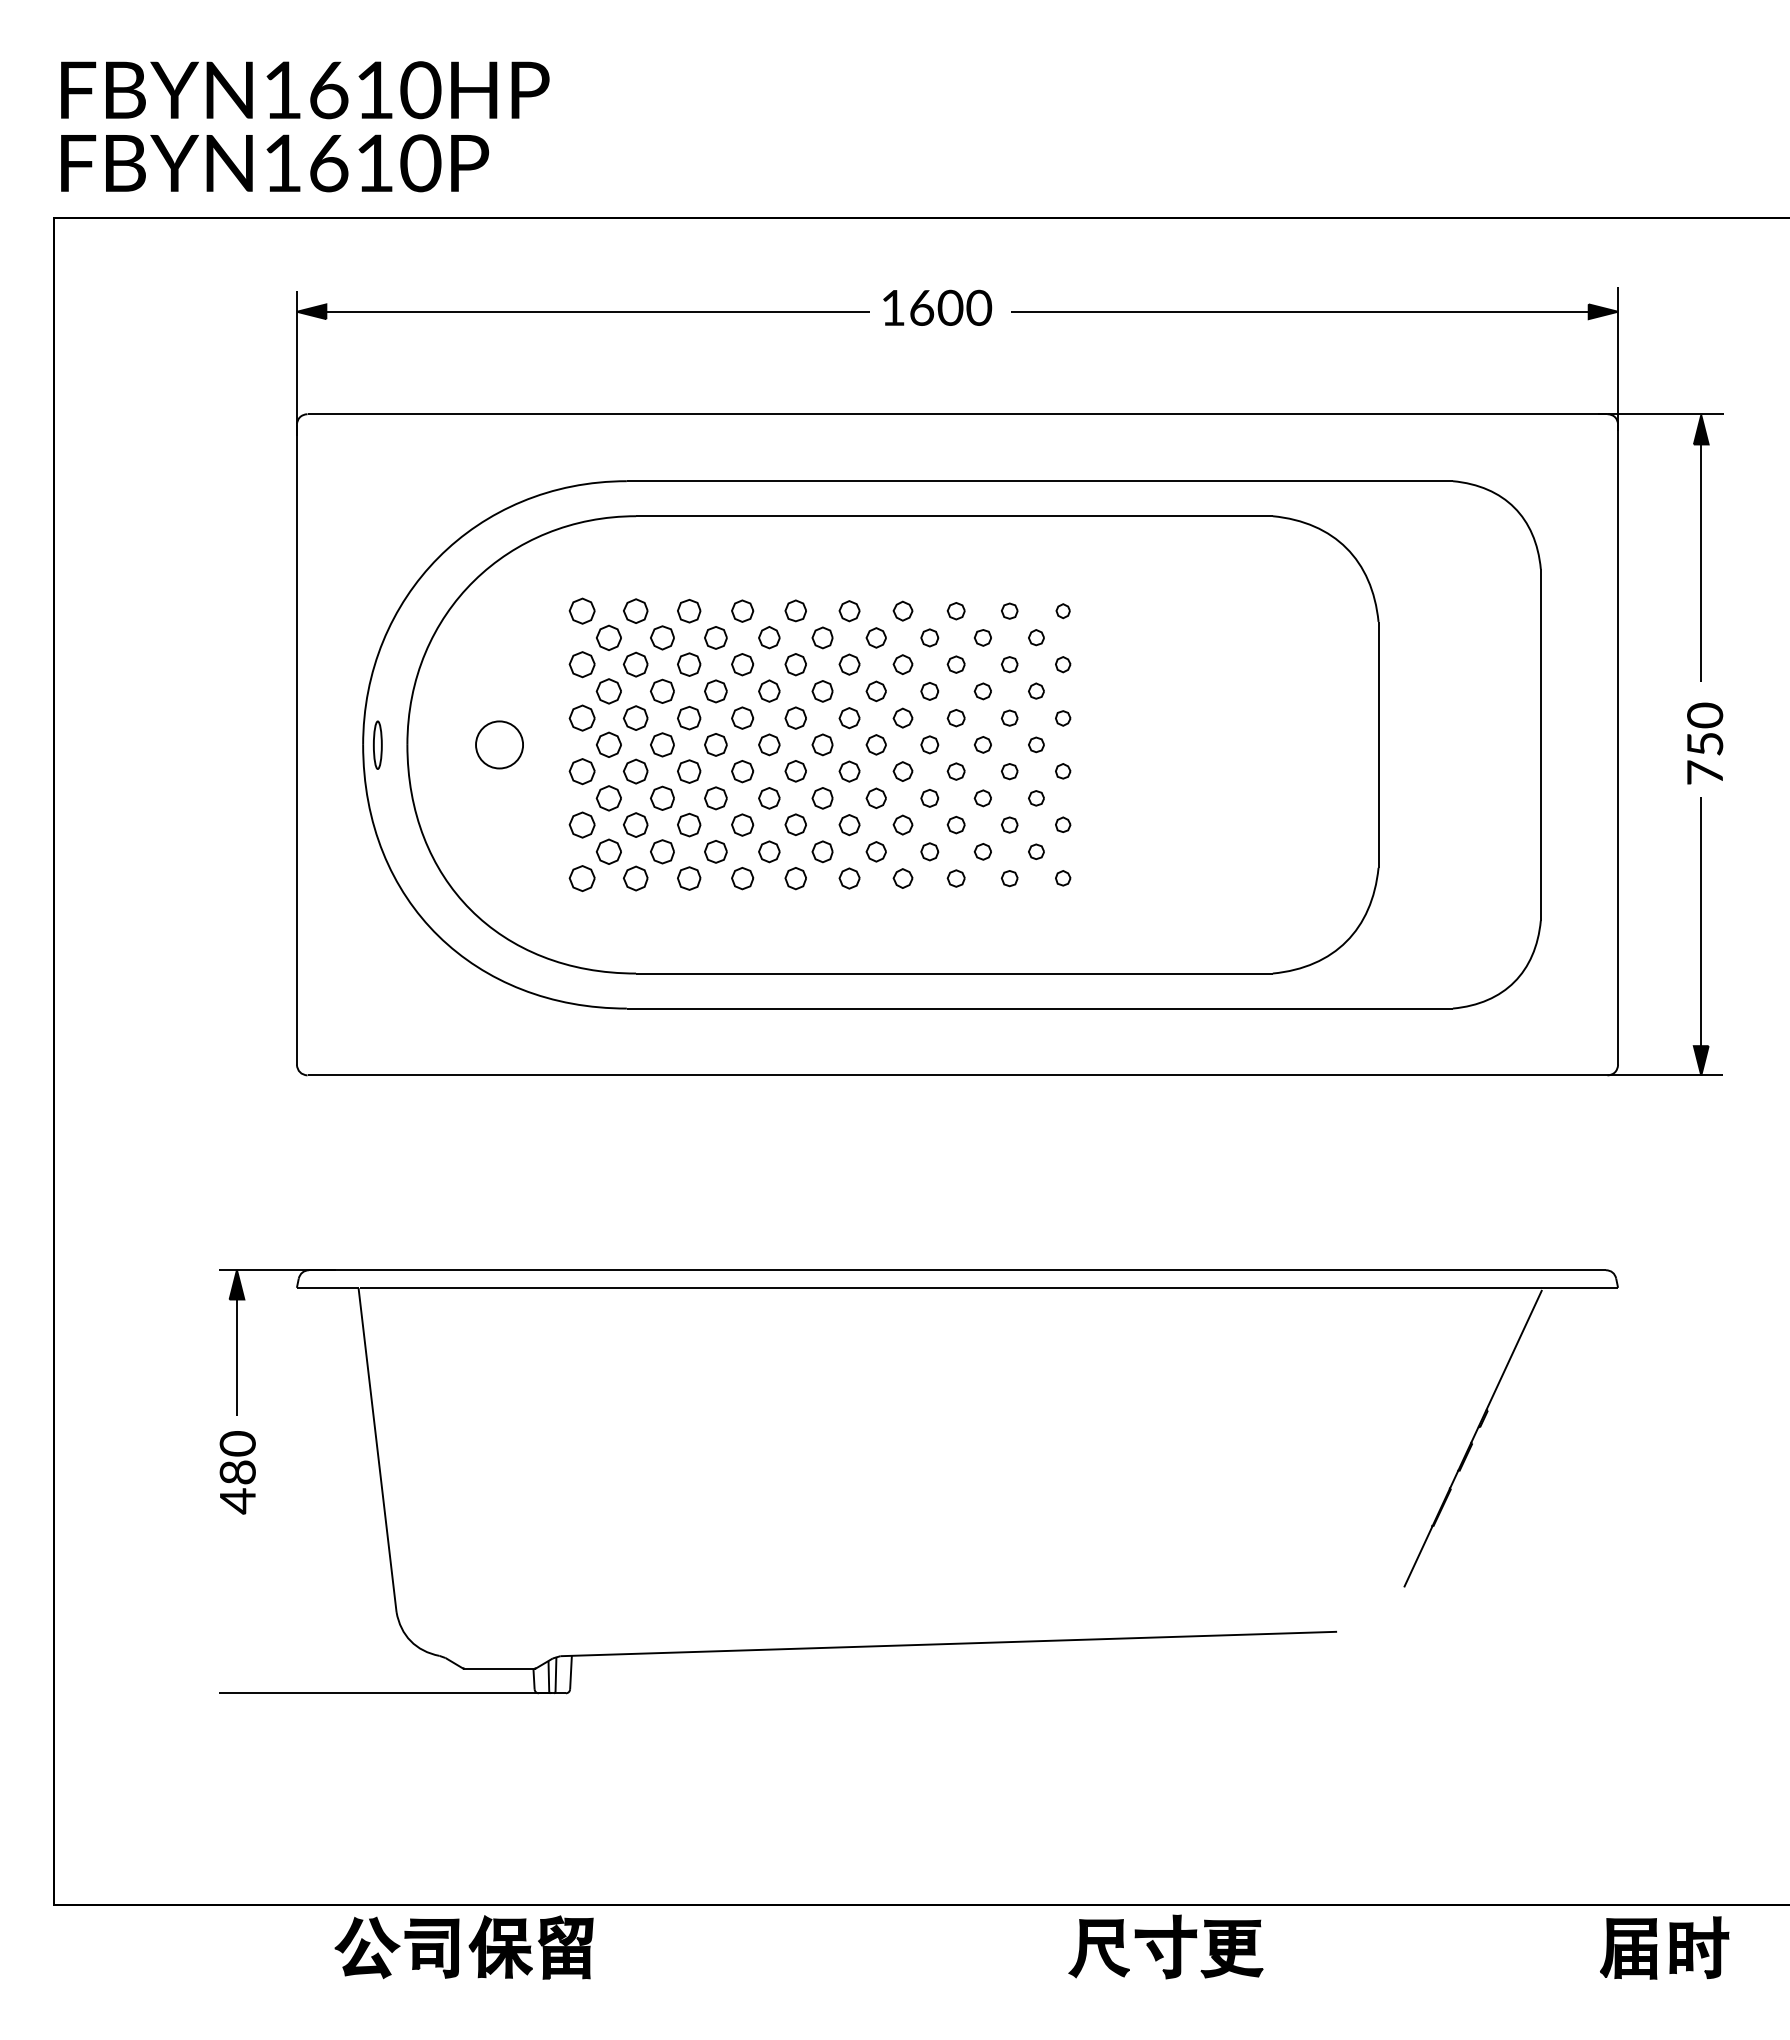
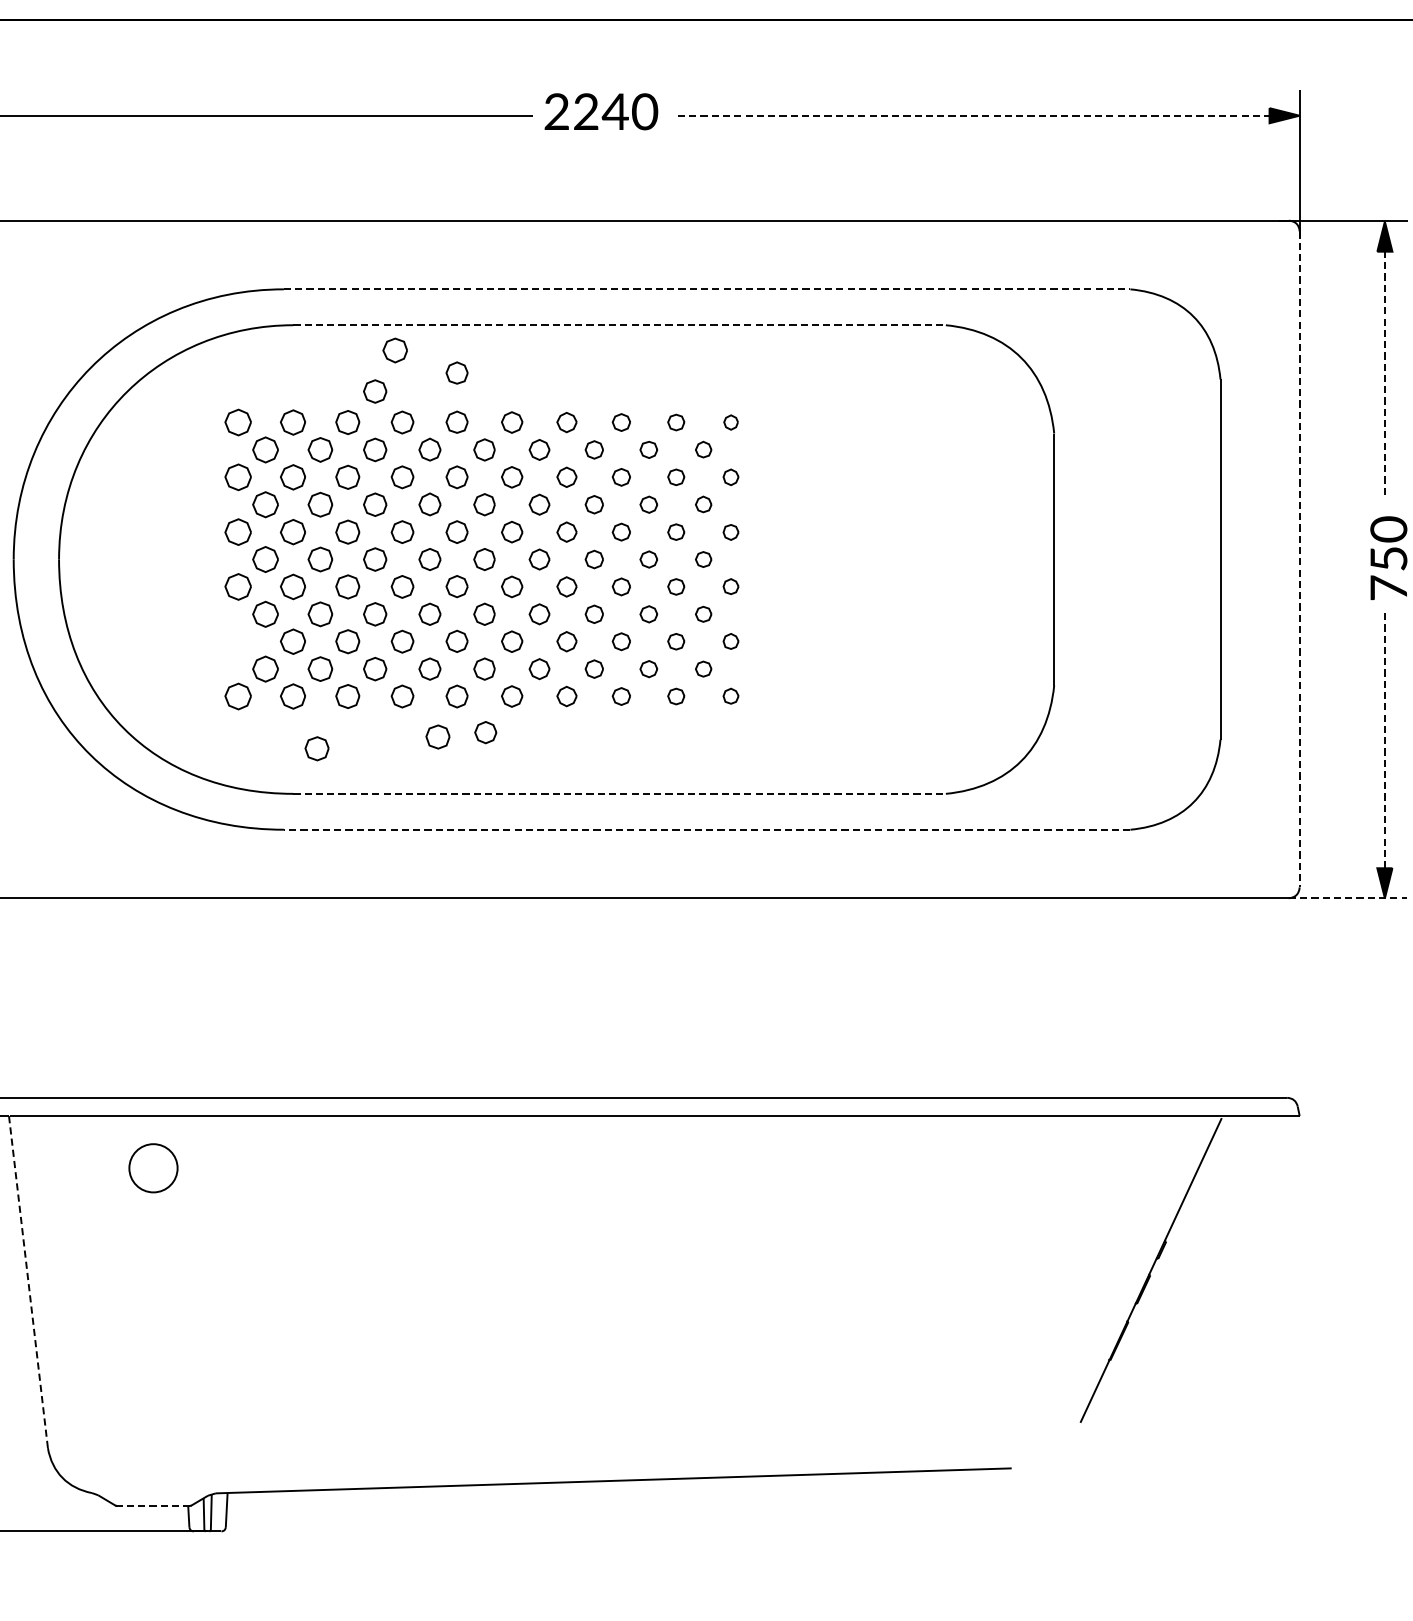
text: (922, 307) -> (586, 111), 1600 -> 2240
line: (1304, 311) -> (978, 115), solid -> dashed
line: (1040, 481) -> (707, 289), solid -> dashed
line: (954, 516) -> (619, 325), solid -> dashed
part: (735, 540) -> (395, 350), added
line: (1701, 558) -> (1385, 368), solid -> dashed
part: (795, 562) -> (456, 372), added
part: (715, 580) -> (374, 391), added
part: (377, 744) -> (28, 559), removed
part: (499, 744) -> (153, 1167), moved
line: (1618, 745) -> (1300, 560), solid -> dashed
part: (581, 824) -> (237, 641), removed
part: (823, 913) -> (485, 732), added
part: (777, 917) -> (438, 736), added
line: (1701, 925) -> (1385, 744), solid -> dashed
part: (659, 929) -> (317, 748), added
line: (954, 973) -> (619, 793), solid -> dashed
line: (1039, 1008) -> (706, 829), solid -> dashed
line: (1665, 1075) -> (1348, 898), solid -> dashed
line: (377, 1450) -> (28, 1282), solid -> dashed
line: (498, 1668) -> (152, 1505), solid -> dashed

